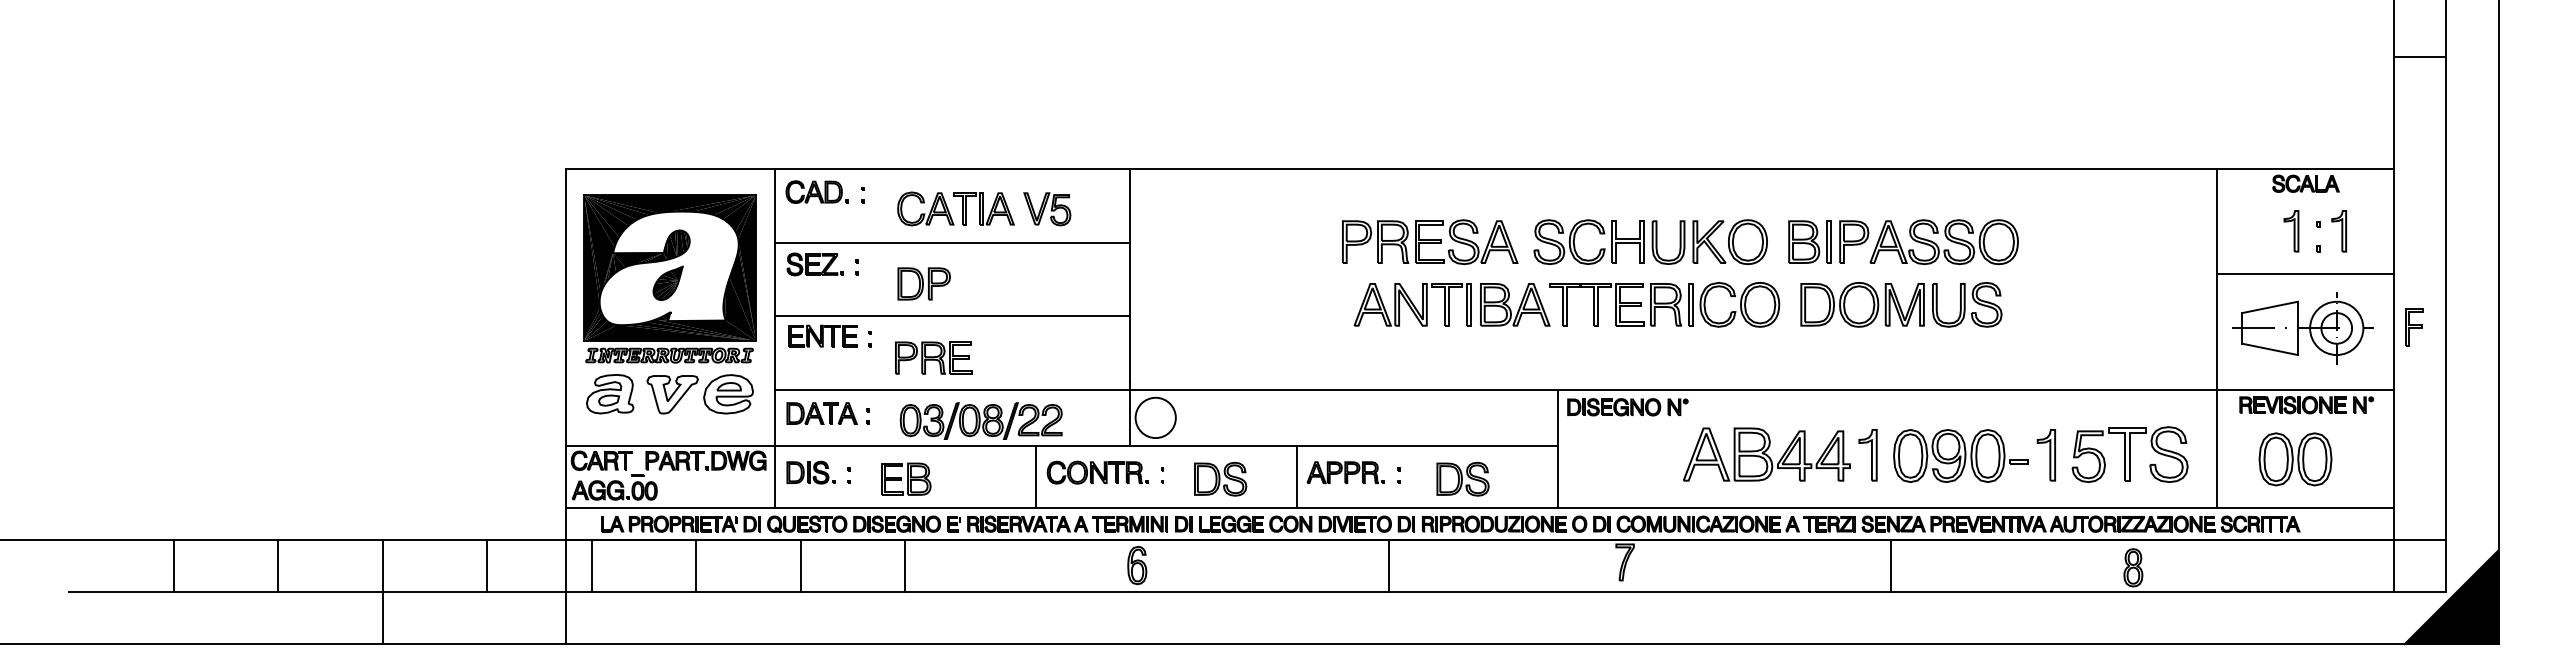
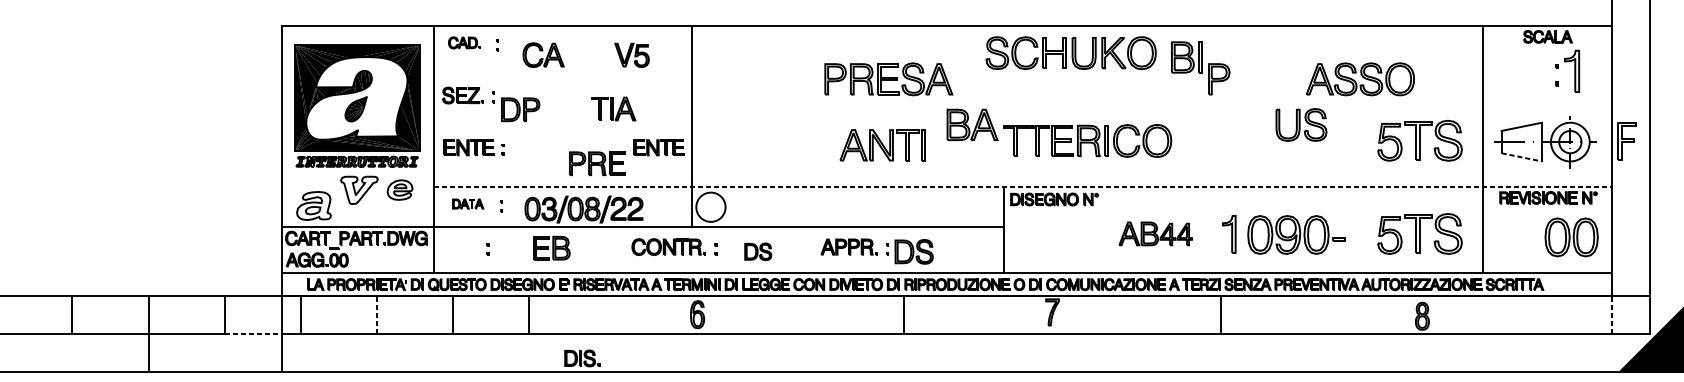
part: (816, 191) -> (464, 42), size x0.7
part: (983, 208) -> (613, 108), moved
part: (2291, 231) -> (1537, 71), removed
part: (2339, 231) -> (1572, 71), size x1.4
part: (1809, 241) -> (1186, 57), moved
line: (951, 242) -> (562, 79), removed
part: (1430, 242) -> (889, 79), moved
part: (1650, 242) -> (1070, 53), moved
part: (1943, 242) -> (1359, 79), moved
line: (2305, 274) -> (1547, 102), removed
part: (923, 283) -> (520, 109), moved
part: (1412, 304) -> (882, 145), moved
part: (1664, 304) -> (1087, 140), moved
part: (1862, 304) -> (1225, 124), removed
line: (951, 316) -> (562, 133), removed
part: (2129, 326) -> (1419, 140), added
part: (2414, 327) -> (1626, 141), size x1.4
part: (1083, 335) -> (658, 147), added
line: (2270, 349) -> (1522, 157), solid -> dashed
part: (933, 357) -> (597, 163), moved
line: (1584, 390) -> (1022, 187), solid -> dashed
part: (610, 394) -> (314, 206), moved
part: (728, 394) -> (400, 190), size x0.7
part: (821, 413) -> (467, 204), size x0.6
part: (1766, 454) -> (1155, 233), size x0.6
part: (2045, 455) -> (1358, 234), removed
part: (2295, 459) -> (1571, 237), moved
part: (810, 472) -> (581, 358), moved
line: (1035, 476) -> (623, 249), removed
line: (1297, 476) -> (814, 249), removed
part: (906, 478) -> (552, 247), moved
part: (1220, 478) -> (758, 251), size x0.7
part: (1462, 478) -> (913, 251), moved
line: (696, 565) -> (376, 314), solid -> dashed
line: (1388, 565) -> (904, 314), moved
line: (1891, 565) -> (1220, 314), moved
line: (2394, 565) -> (1612, 314), solid -> dashed
line: (526, 591) -> (253, 333), solid -> dashed

